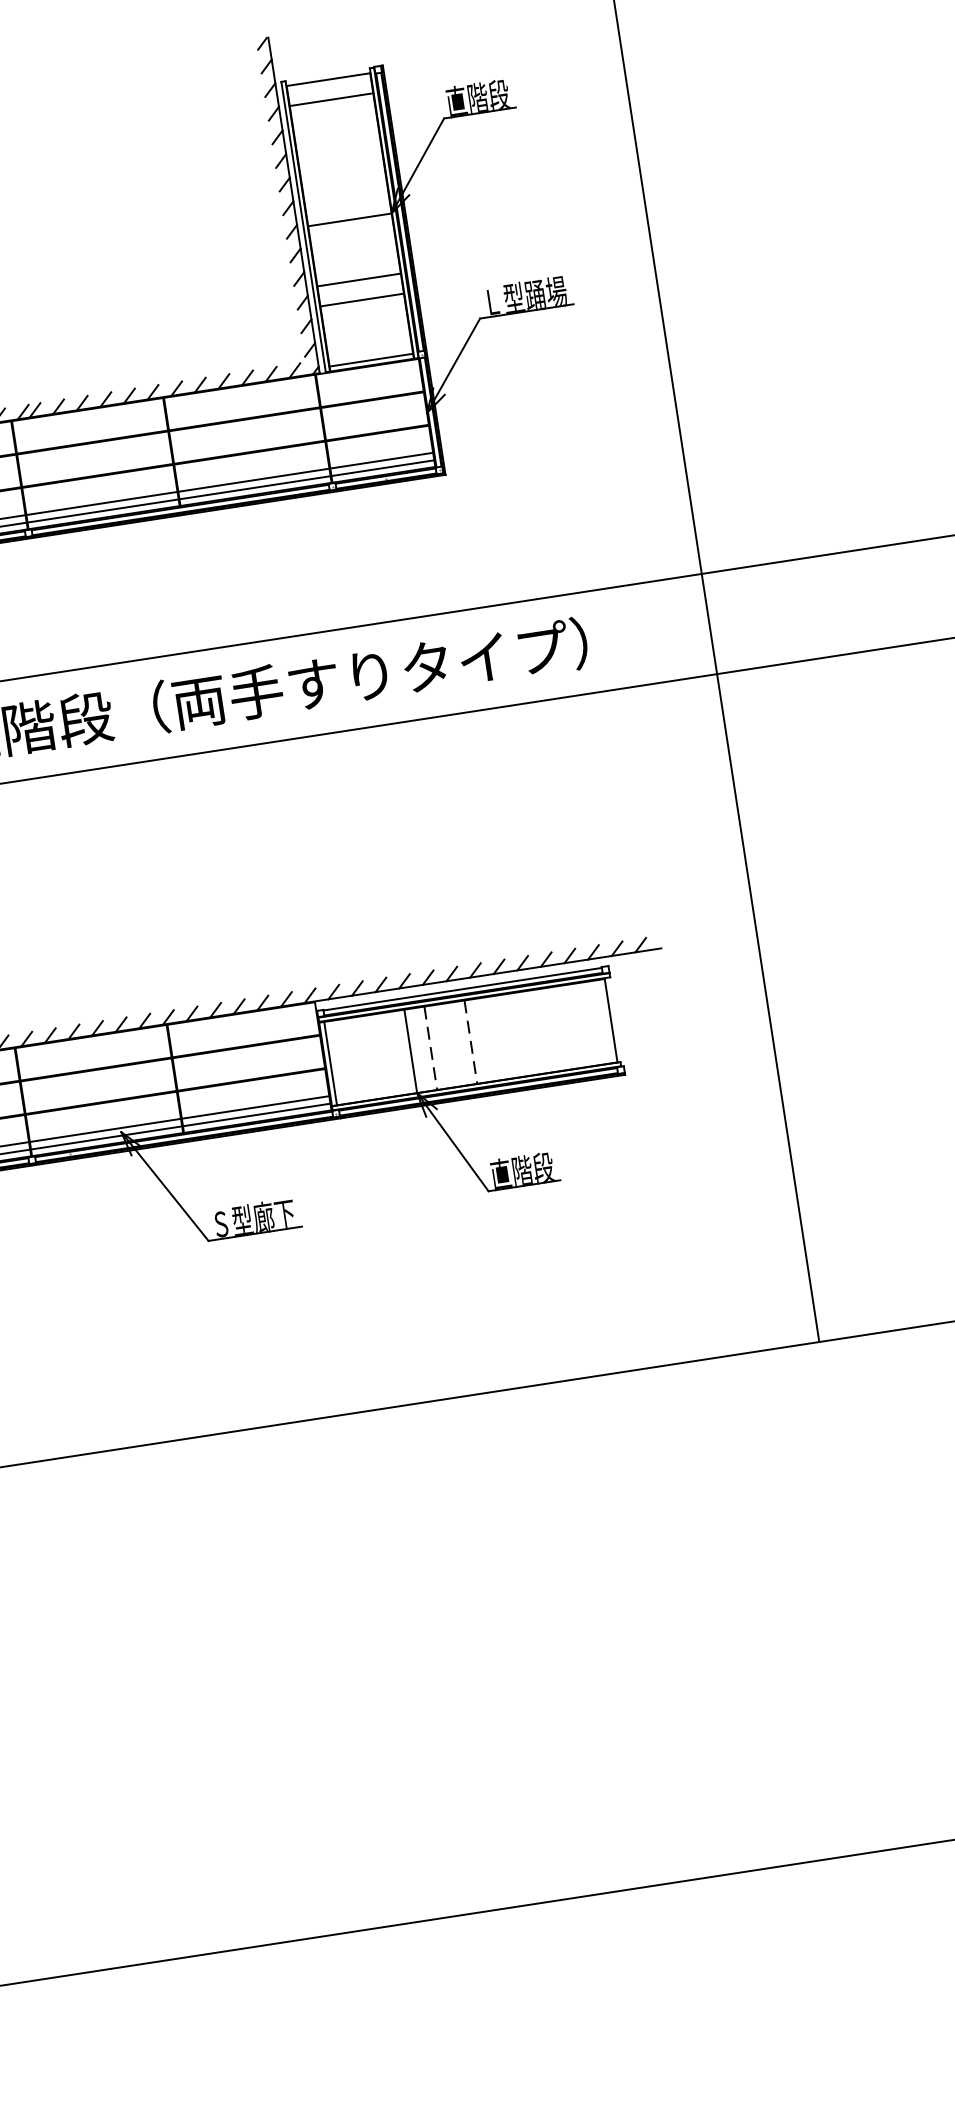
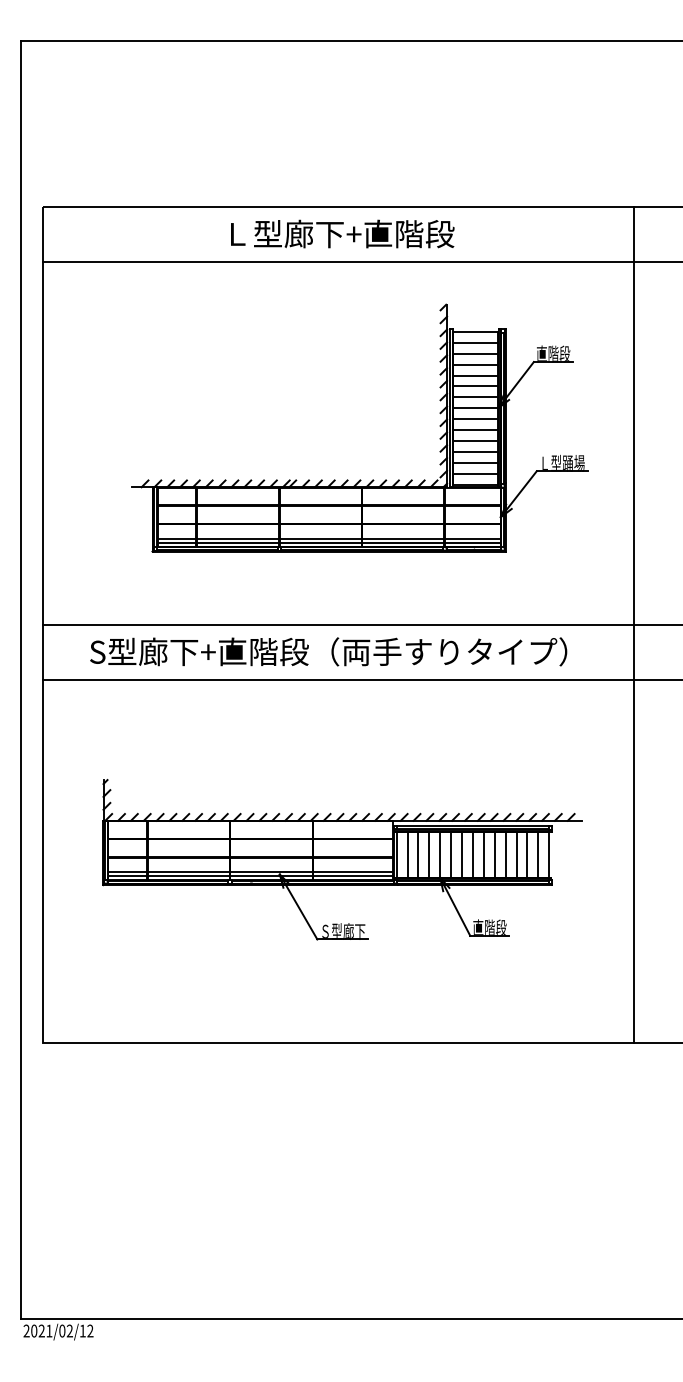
line: (334, 119) -> (475, 353), added
line: (337, 139) -> (475, 364), added
line: (340, 159) -> (475, 375), added
line: (343, 179) -> (475, 386), added
line: (346, 200) -> (475, 397), added
line: (352, 240) -> (475, 419), added
line: (356, 260) -> (475, 430), added
line: (365, 319) -> (475, 462), added
line: (368, 339) -> (475, 473), added
line: (591, 1022) -> (538, 854), added
line: (570, 1025) -> (527, 854), added
line: (550, 1028) -> (516, 854), added
line: (530, 1031) -> (505, 854), added
line: (510, 1034) -> (494, 854), added
line: (490, 1037) -> (483, 854), added
line: (470, 1042) -> (472, 855), dashed -> solid
line: (451, 1043) -> (462, 854), added
line: (431, 1048) -> (451, 855), dashed -> solid
line: (390, 1053) -> (429, 854), added
line: (370, 1056) -> (418, 854), added
line: (350, 1059) -> (407, 854), added

